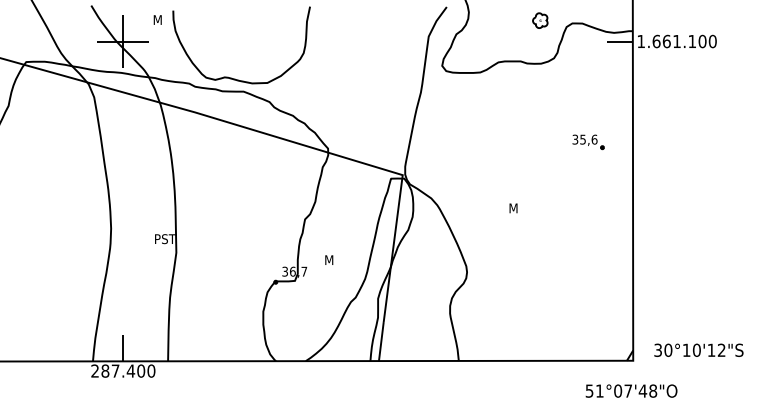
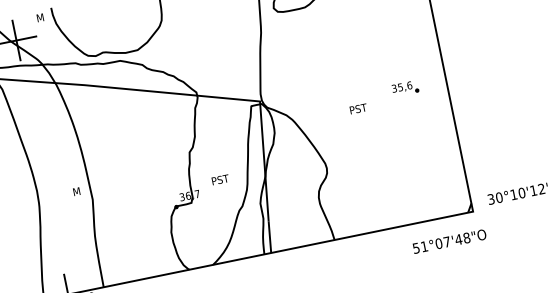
part: (588, 142) -> (405, 88), moved
text: (520, 208) -> (358, 108), M -> PST
text: (165, 239) -> (81, 190), PST -> M
text: (336, 260) -> (221, 179), M -> PST
text: (631, 390) -> (449, 241), moved

